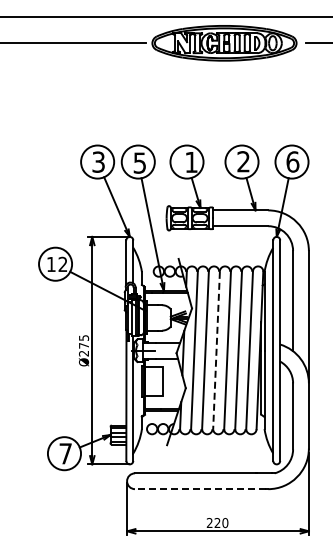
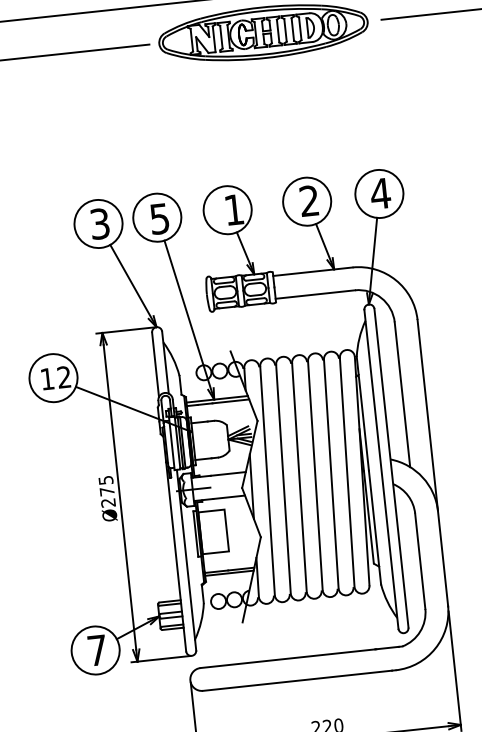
text: (292, 161) -> (380, 193), 6 -> 4
line: (216, 350) -> (299, 477), dashed -> solid
line: (199, 489) -> (296, 681), dashed -> solid

